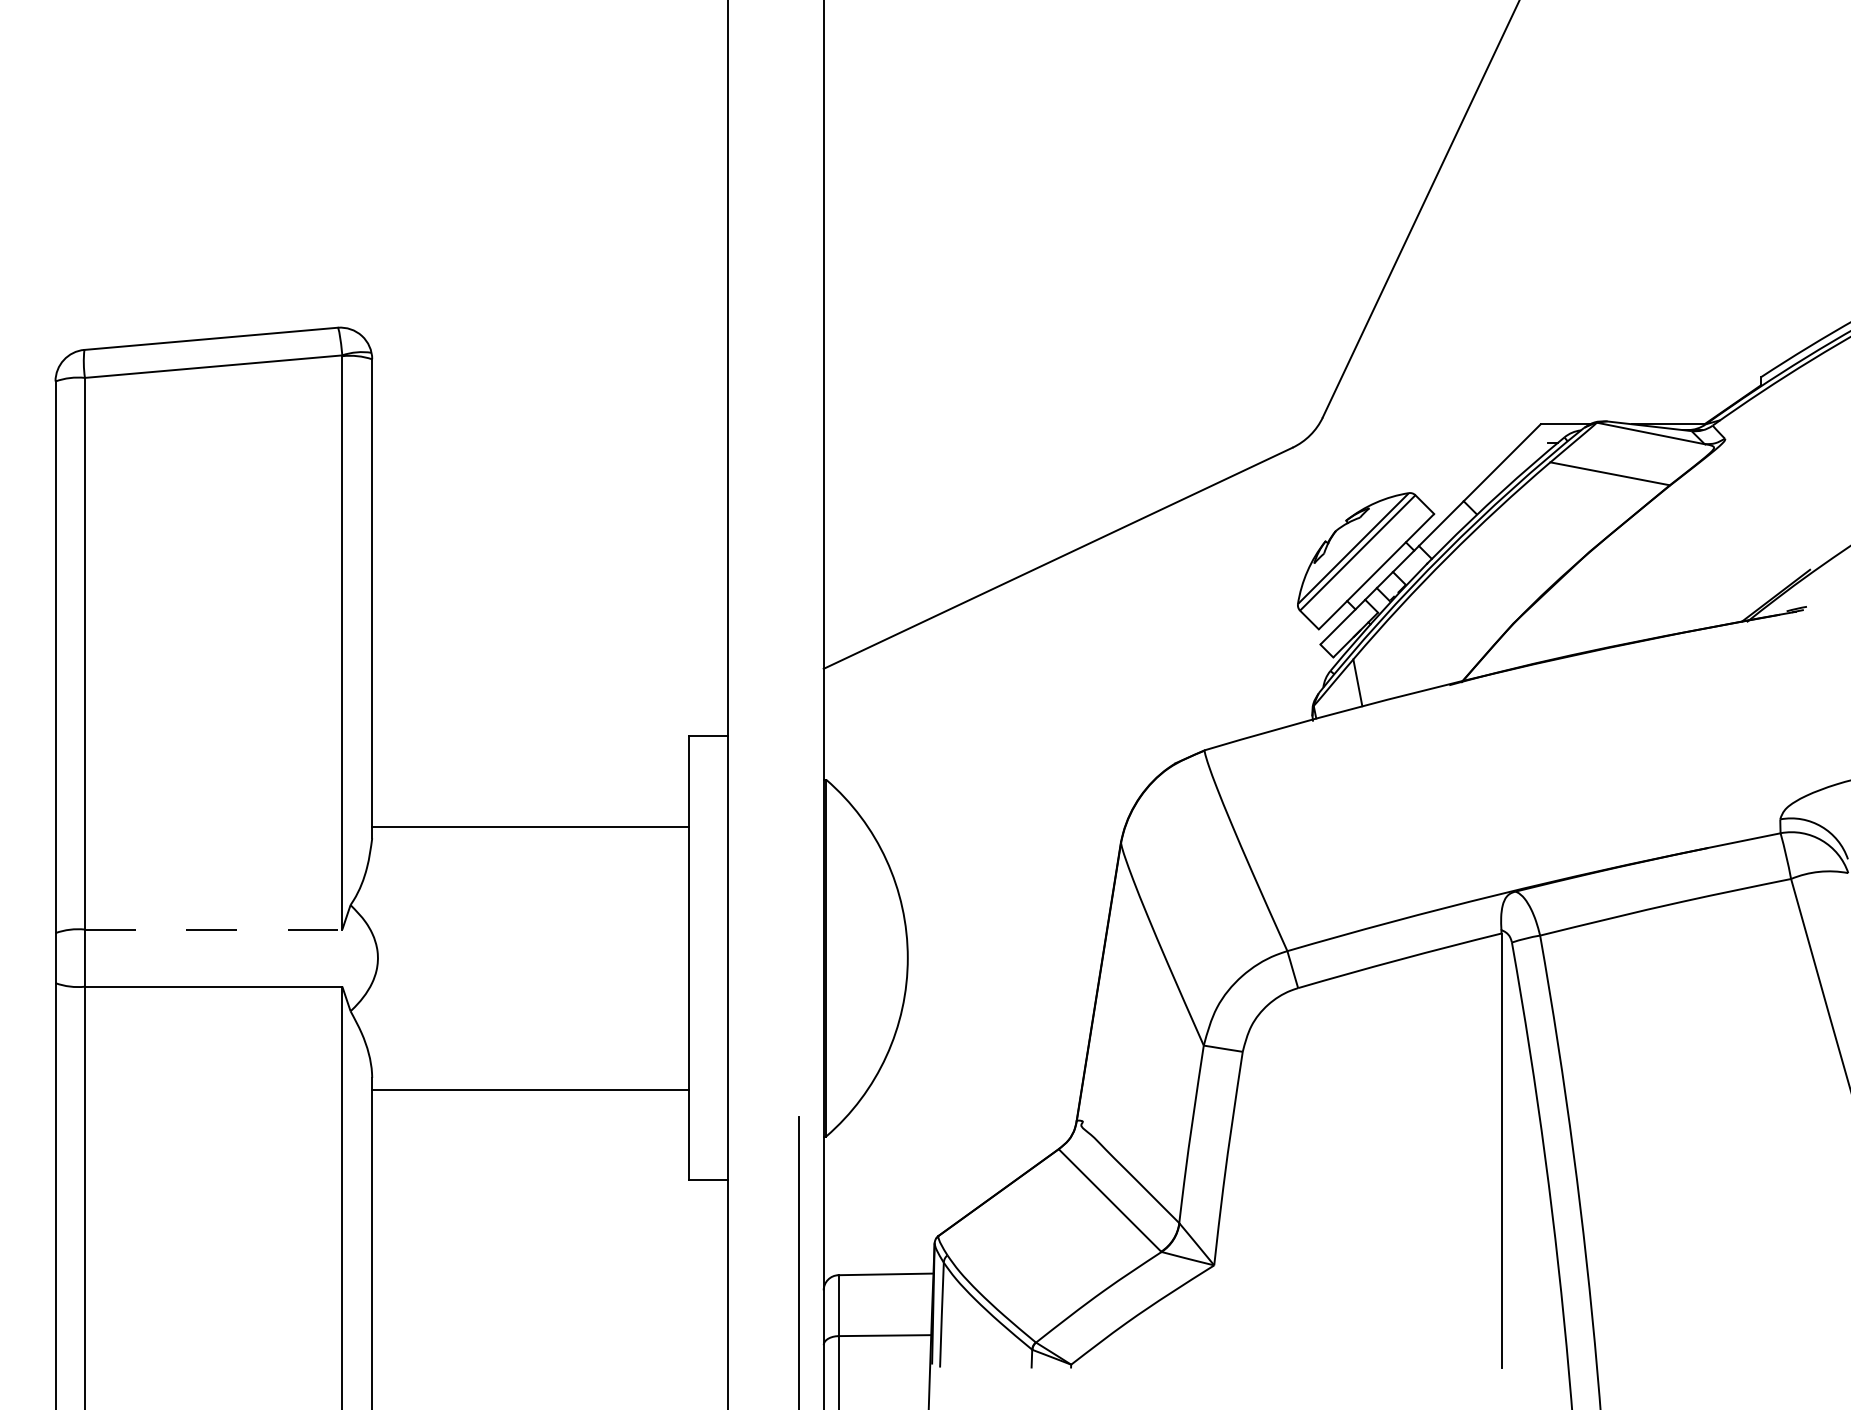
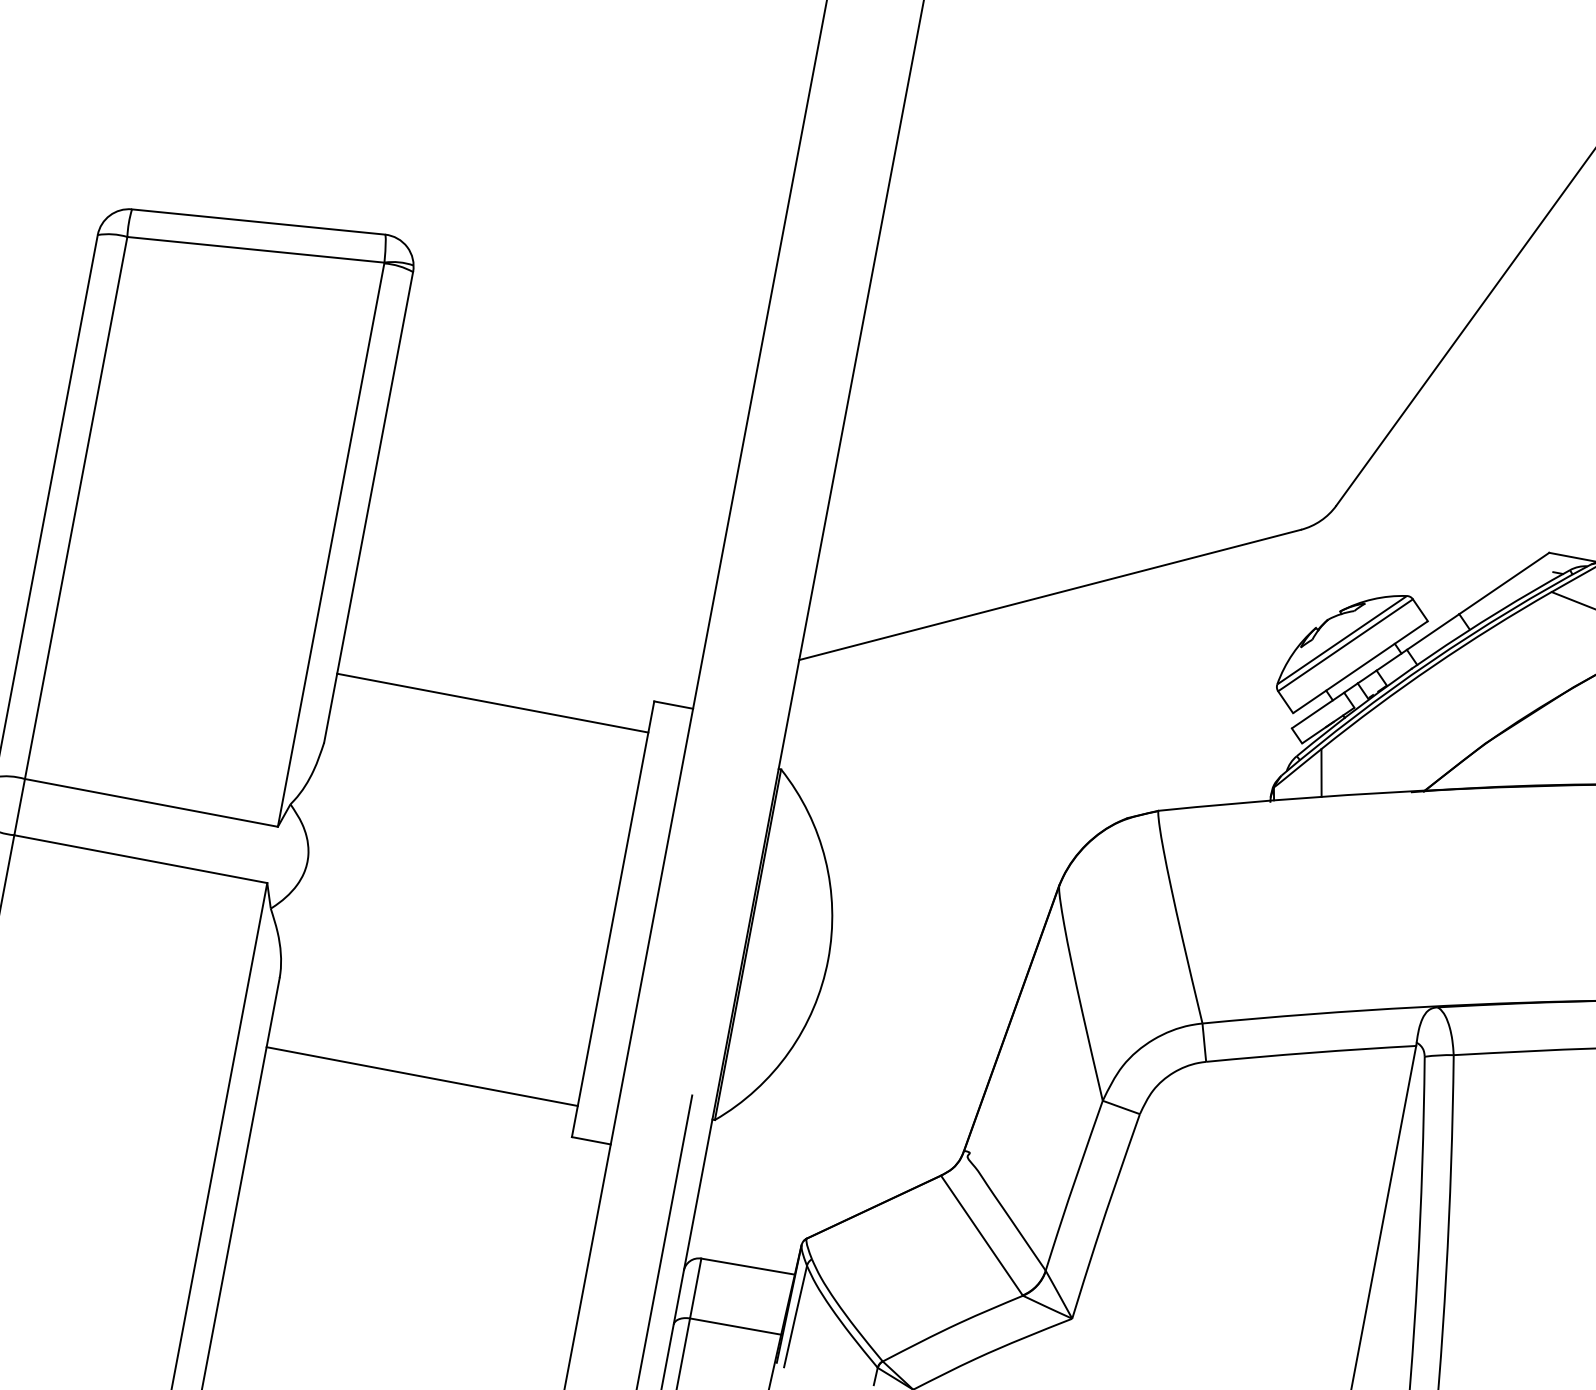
line: (530, 827) -> (492, 703), moved
line: (213, 929) -> (151, 802), dashed -> solid
line: (530, 1090) -> (422, 1076), moved

